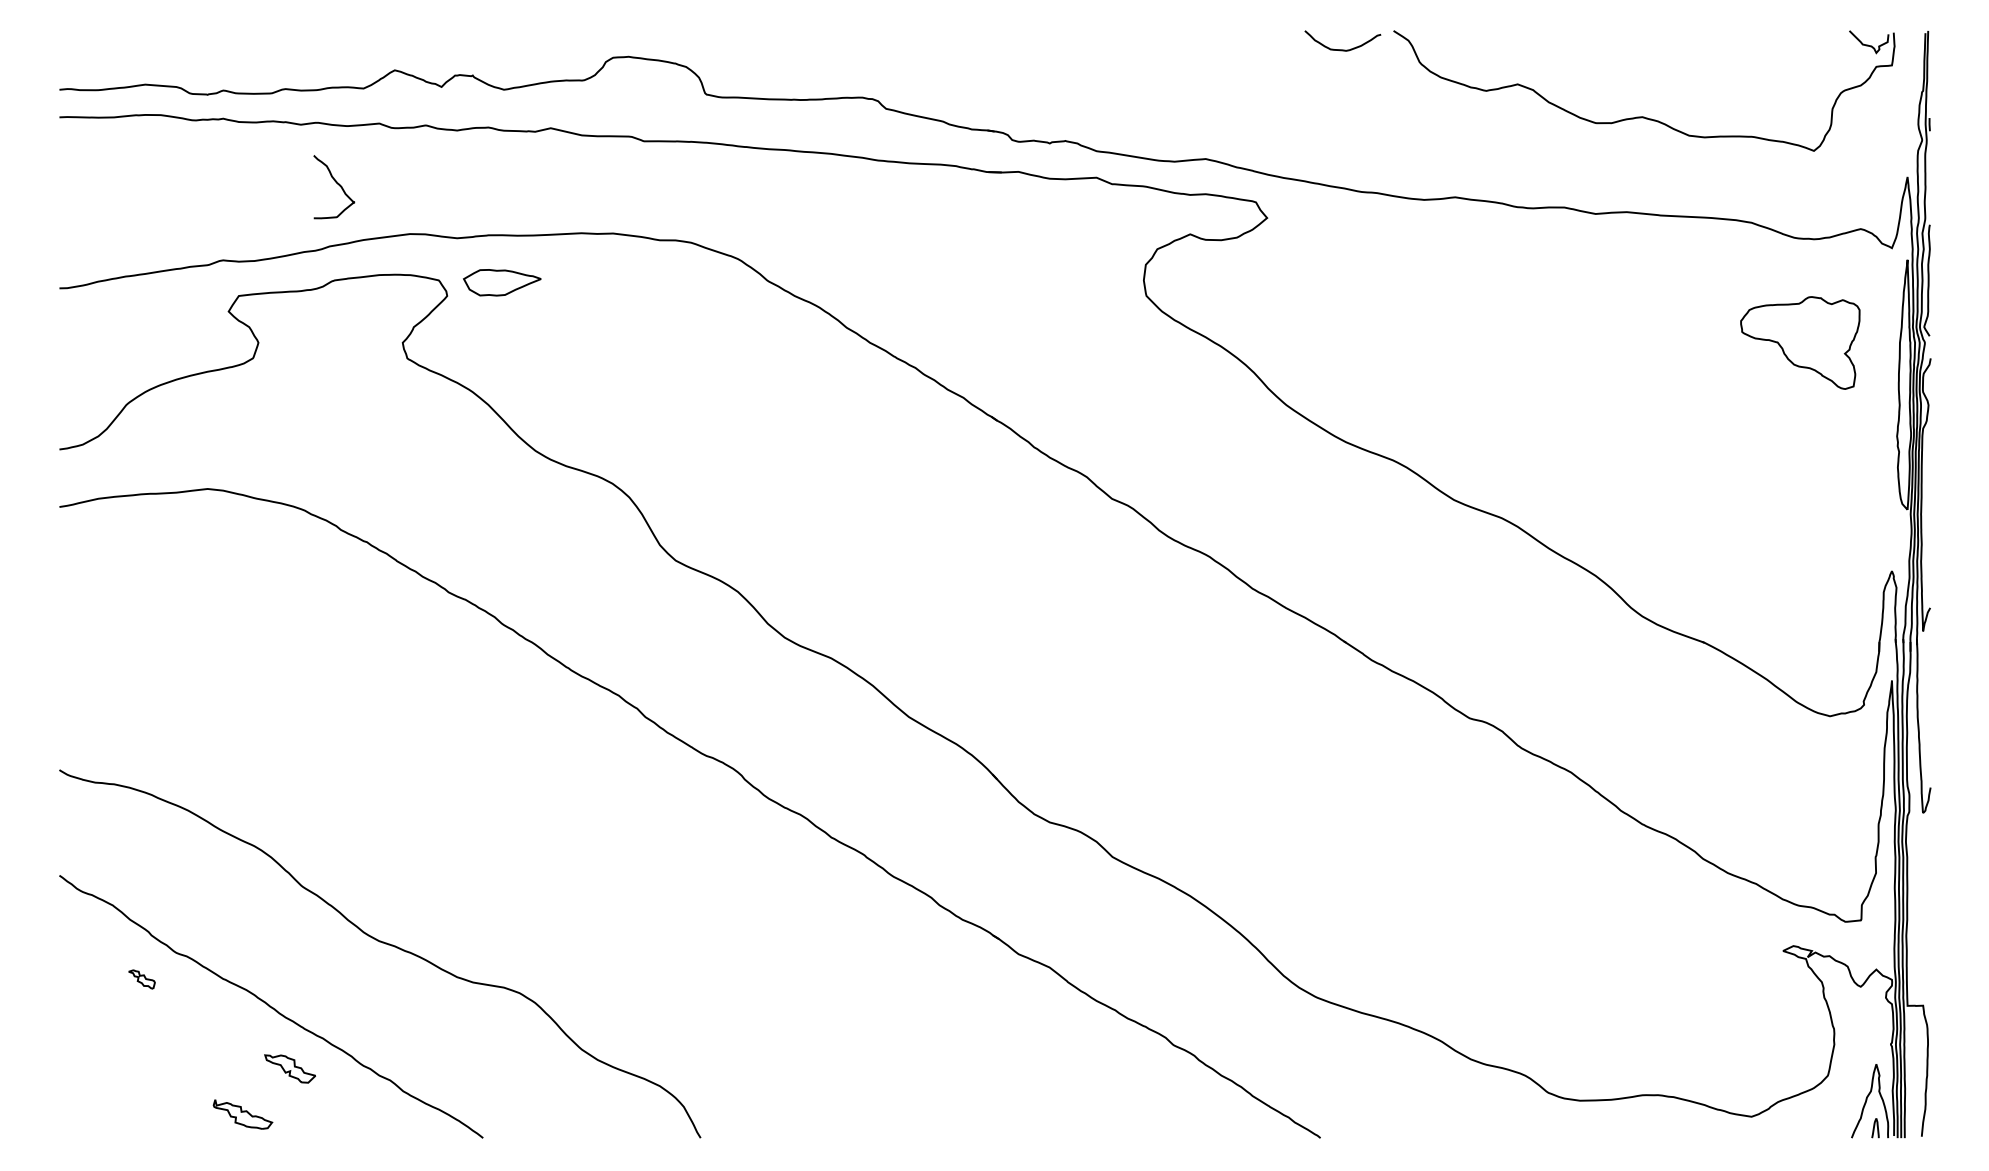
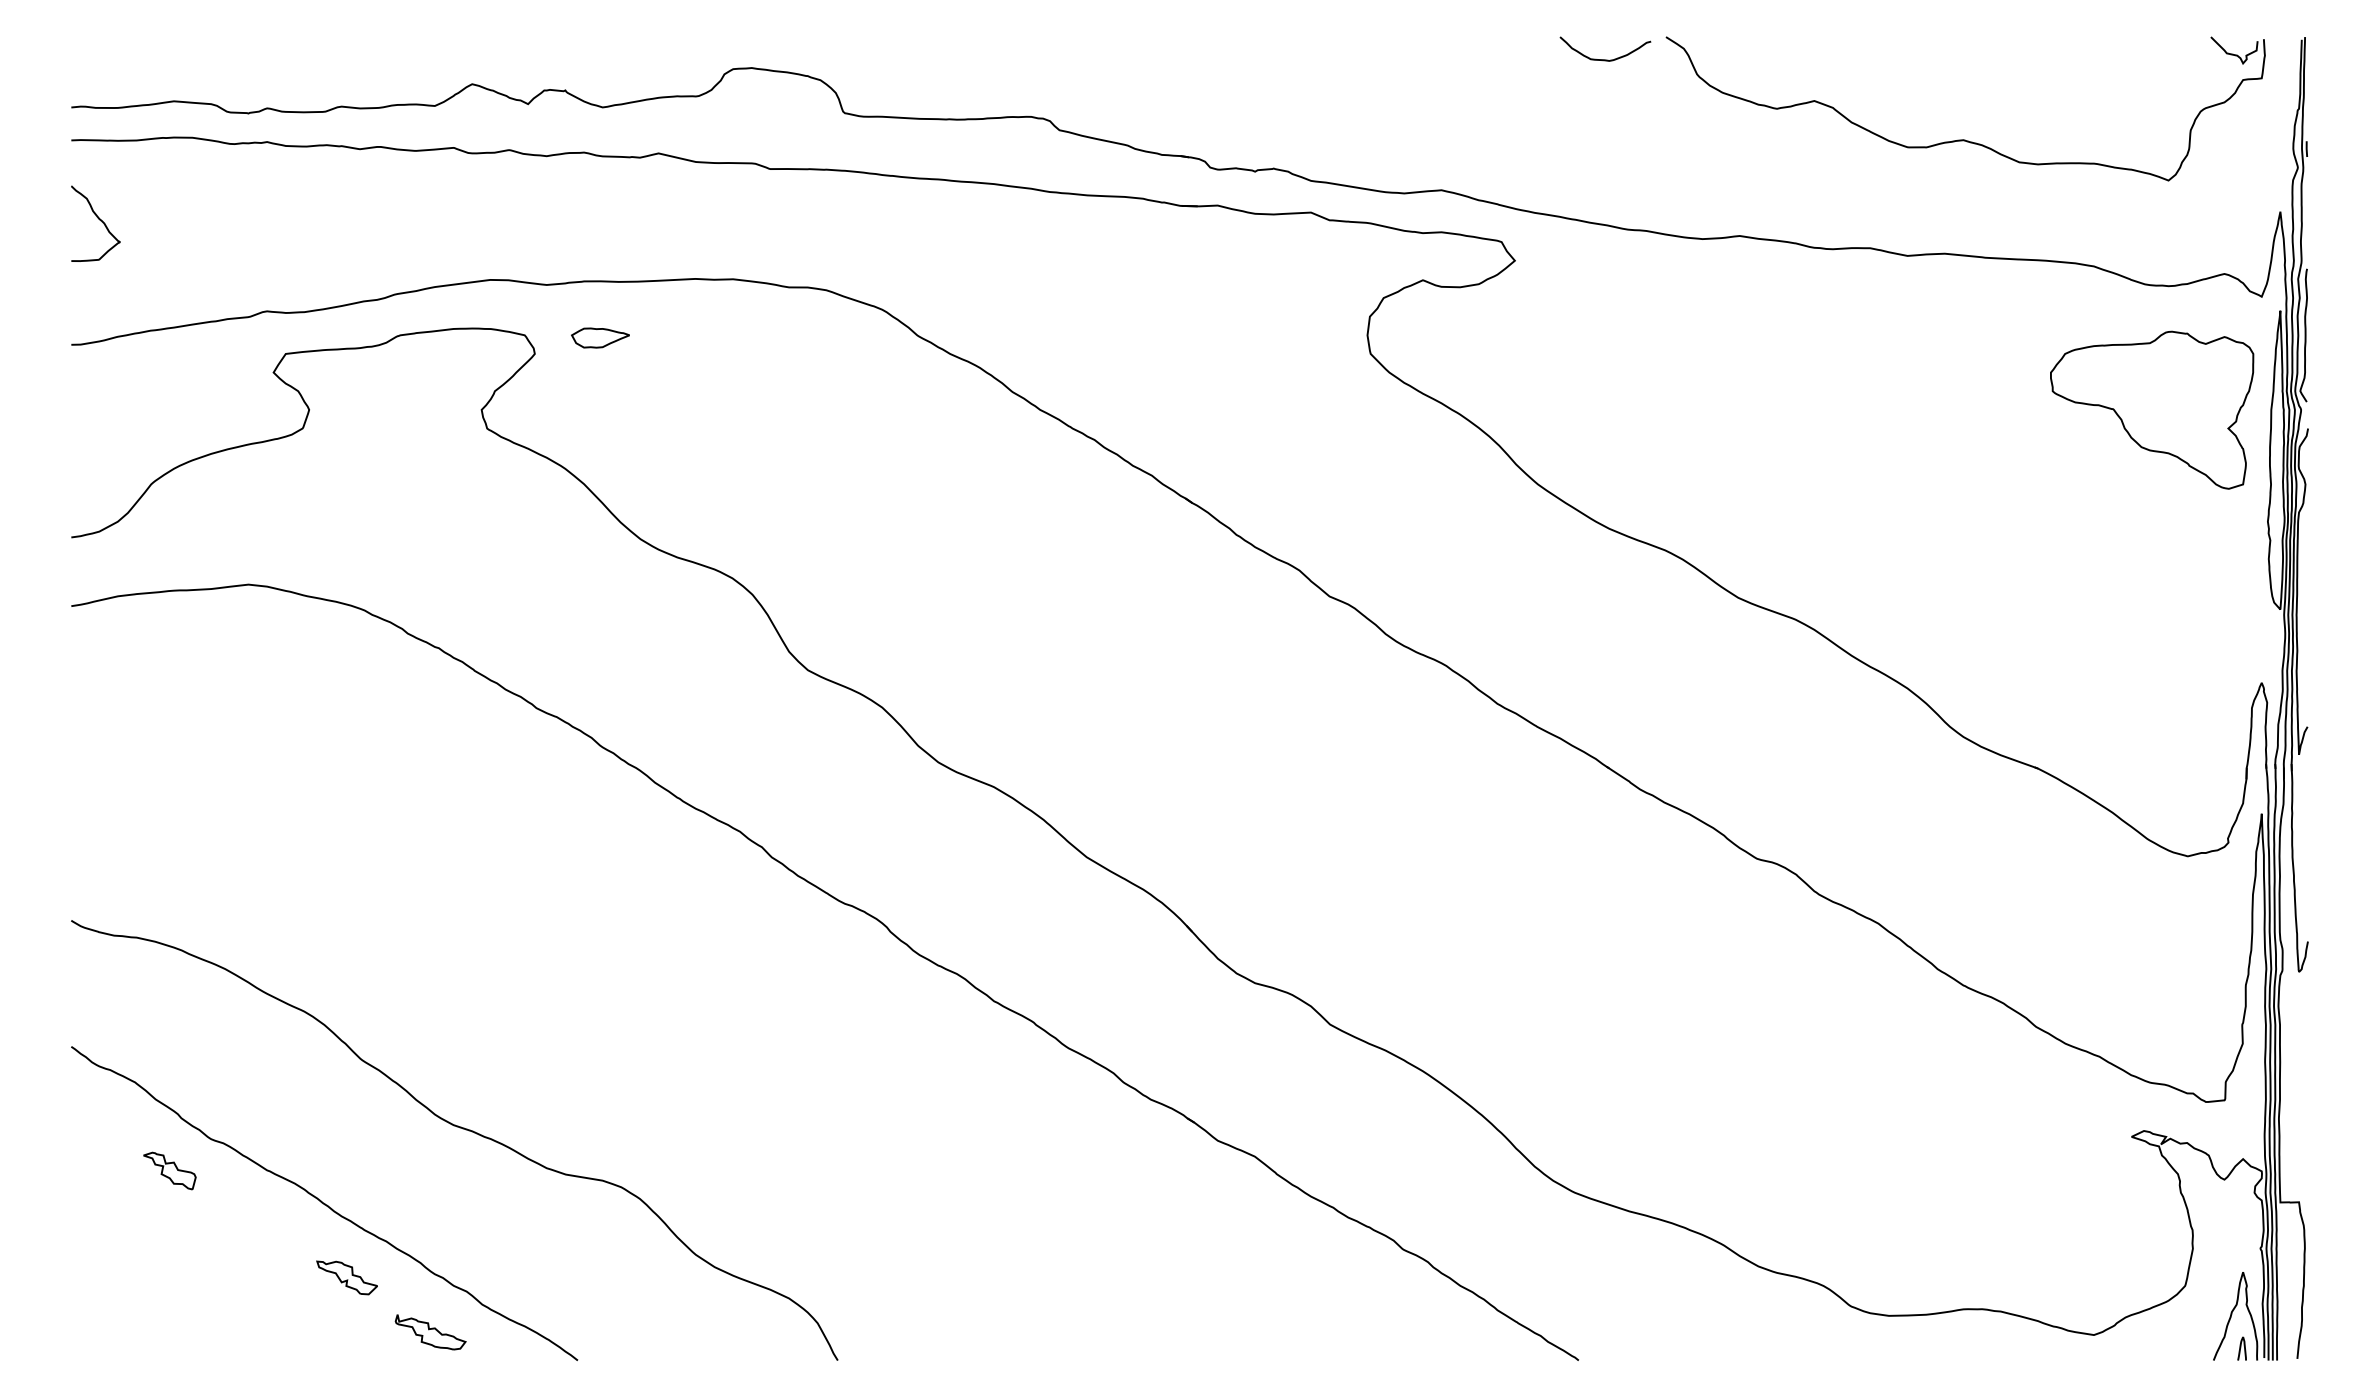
curve: (336, 183) -> (98, 219), moved
part: (502, 282) -> (600, 337), size x0.62
part: (1800, 342) -> (2152, 409), size x1.43
part: (141, 979) -> (169, 1170), size x1.67
part: (242, 1114) -> (430, 1332), moved

